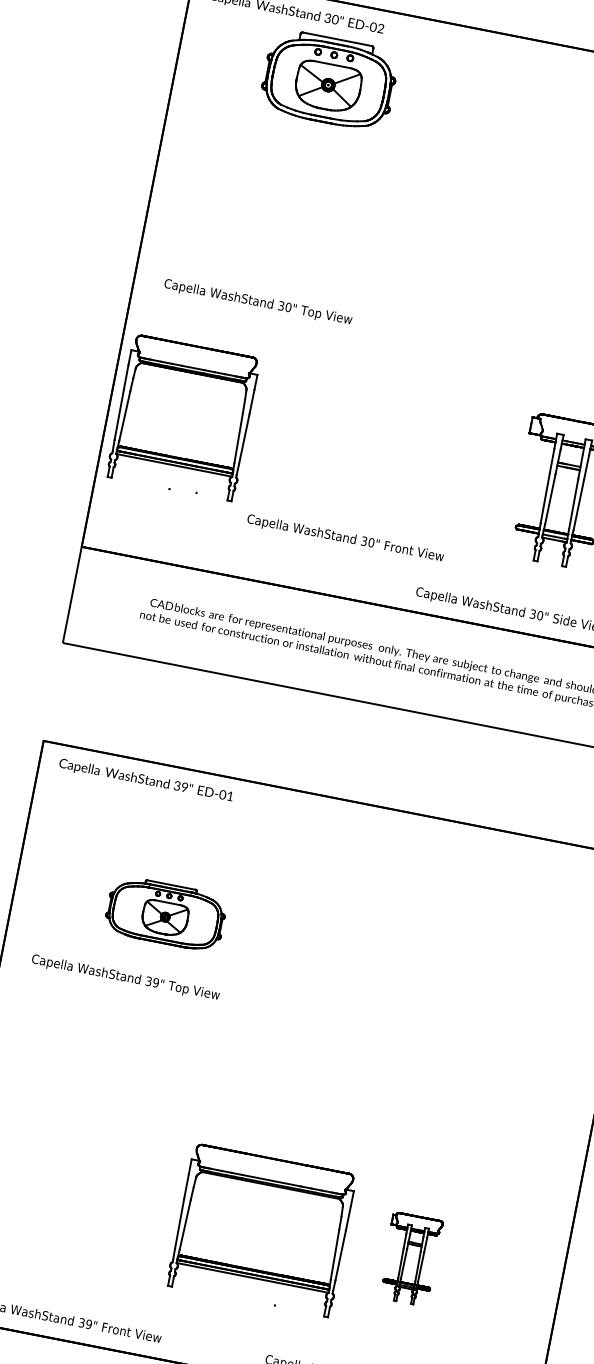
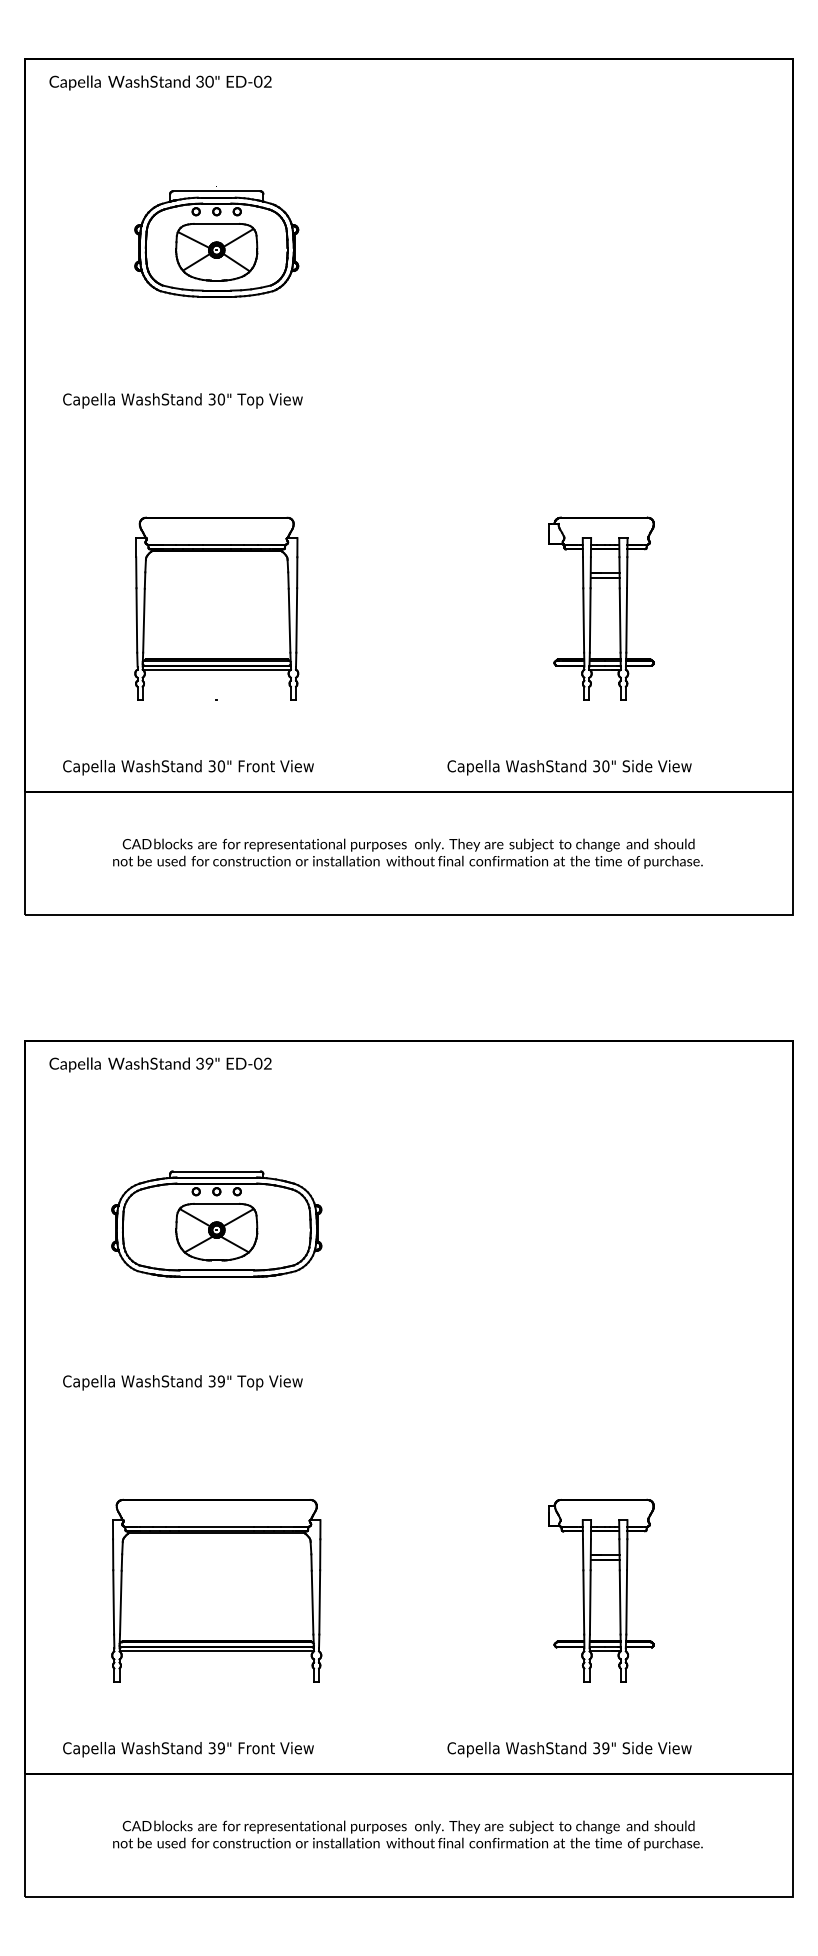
part: (329, 78) -> (216, 241), moved
text: (257, 302) -> (182, 400), moved
part: (183, 417) -> (216, 608), moved
text: (345, 538) -> (188, 767), moved
text: (230, 796) -> (267, 1063), ED-01 -> ED-02
part: (165, 913) -> (216, 1223), size x1.43
text: (125, 977) -> (182, 1382), moved
part: (261, 1230) -> (216, 1590), moved
part: (410, 1259) -> (601, 1590), size x1.67

